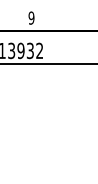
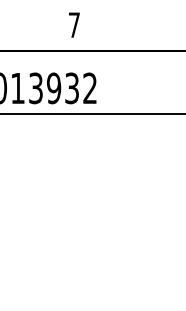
text: (31, 17) -> (74, 23), 9 -> 7

